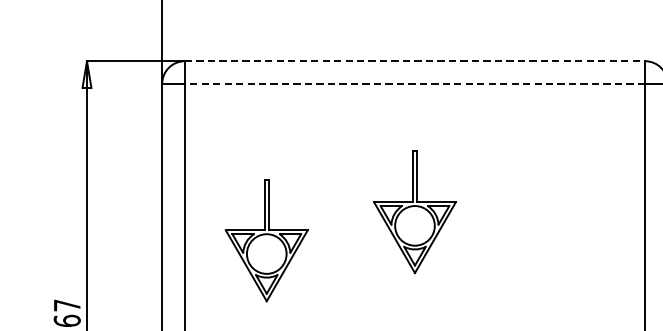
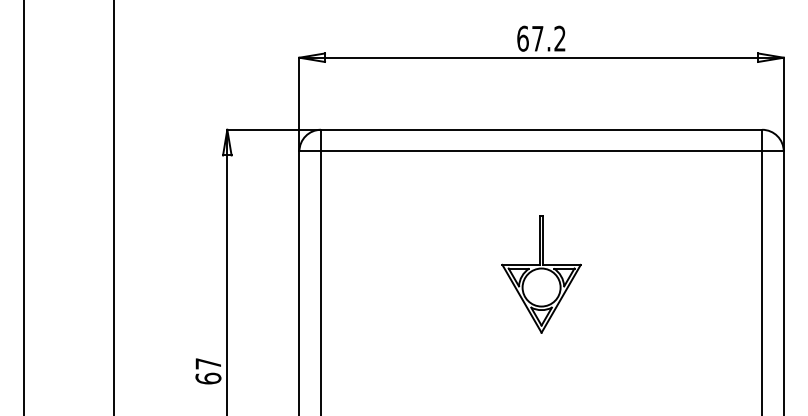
line: (414, 60) -> (541, 129), dashed -> solid
line: (414, 83) -> (541, 151), dashed -> solid
part: (266, 240) -> (399, 301), removed

